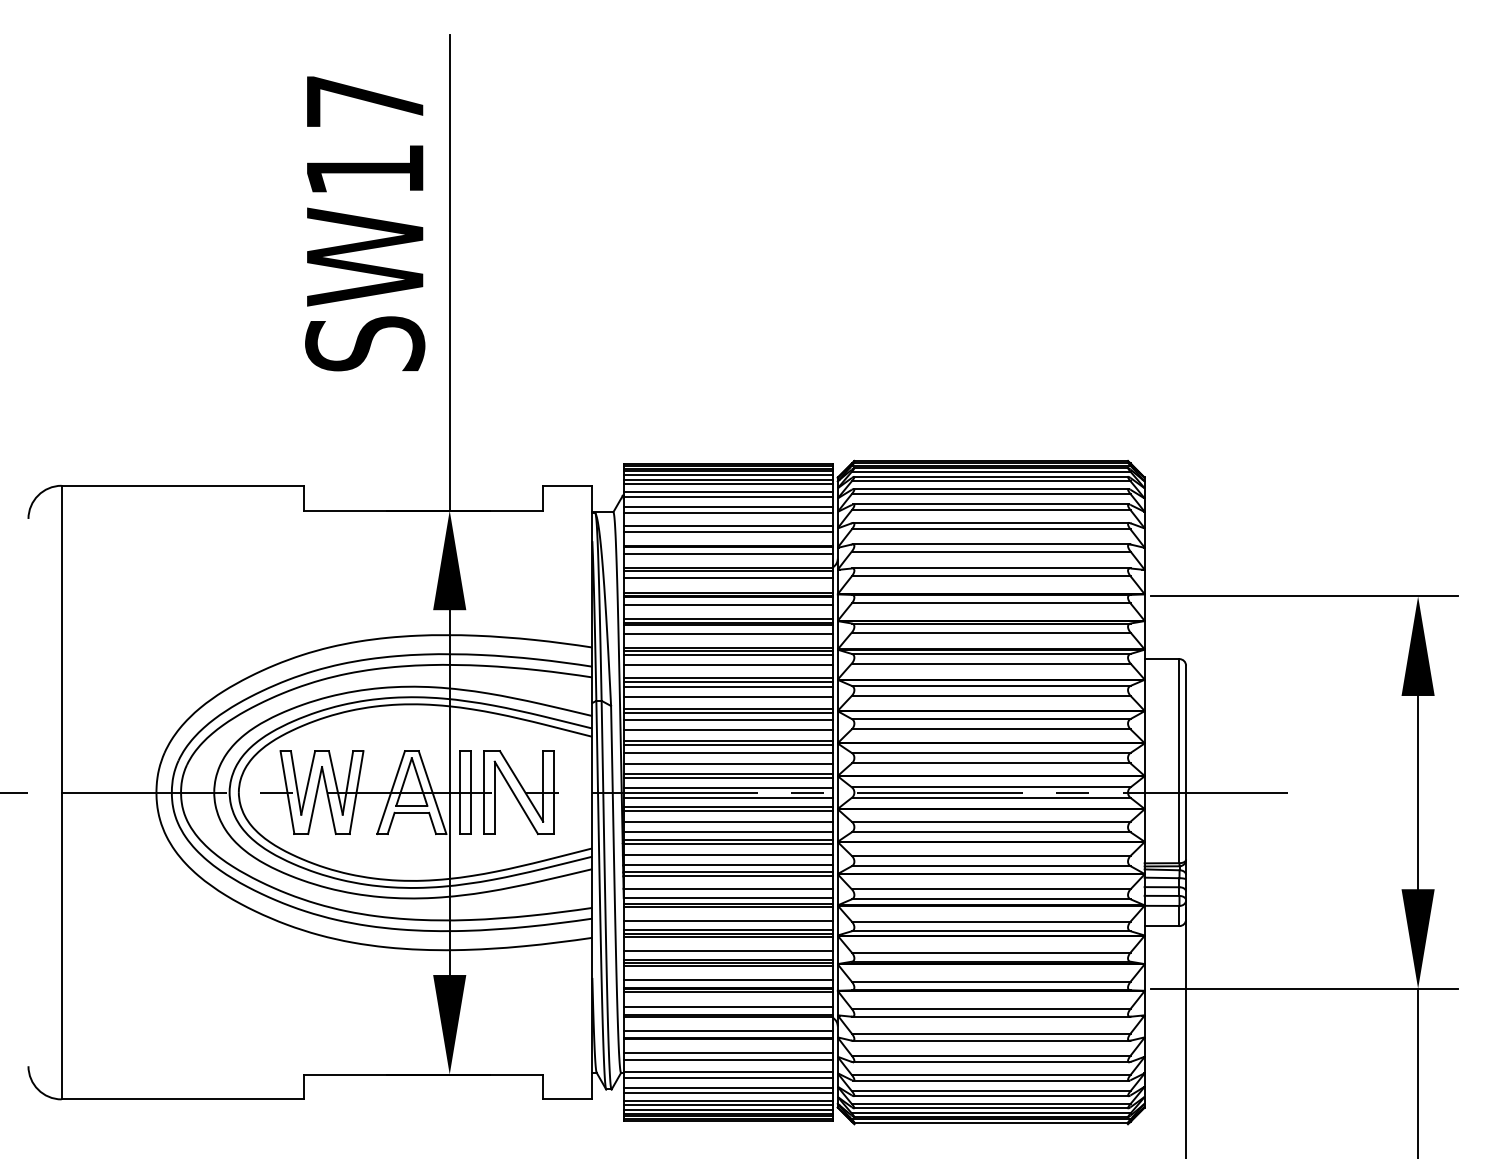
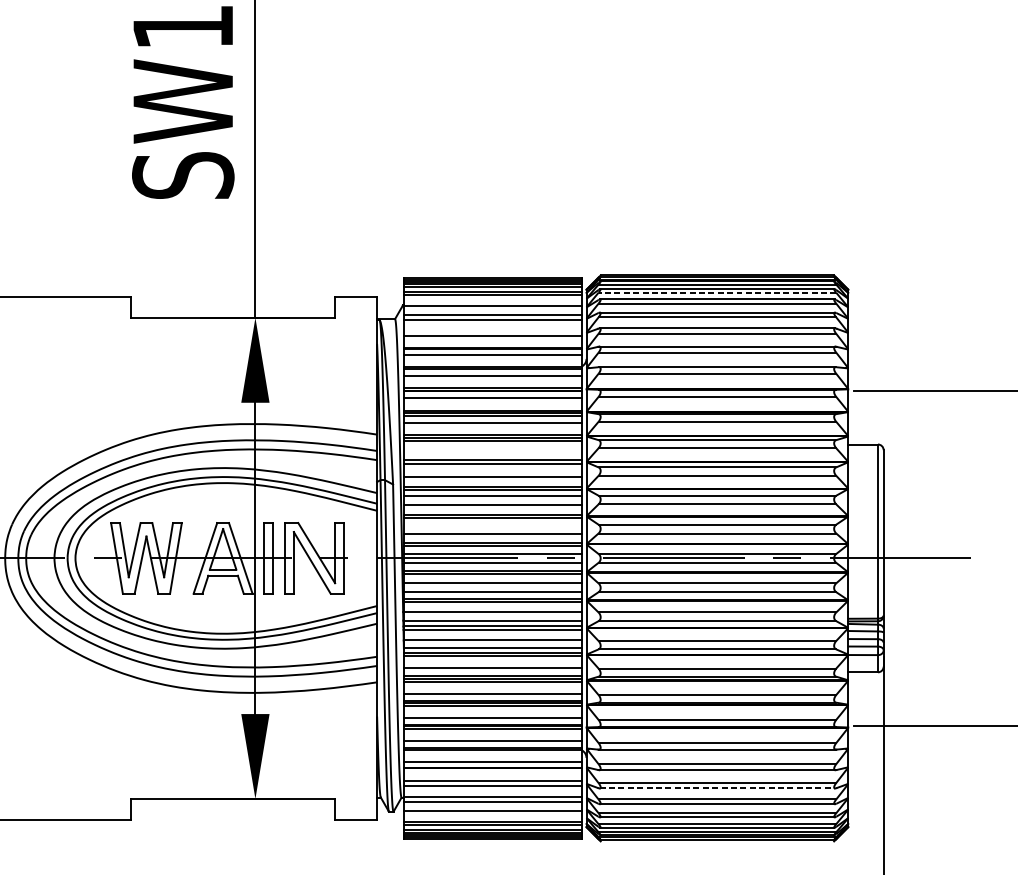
line: (990, 481) -> (716, 292), solid -> dashed
line: (727, 492) -> (492, 302), removed
line: (727, 525) -> (492, 330), removed
line: (727, 664) -> (492, 449), removed
line: (727, 687) -> (492, 468), removed
line: (727, 753) -> (492, 525), removed
line: (991, 1062) -> (717, 788), solid -> dashed
line: (727, 1093) -> (492, 815), removed

